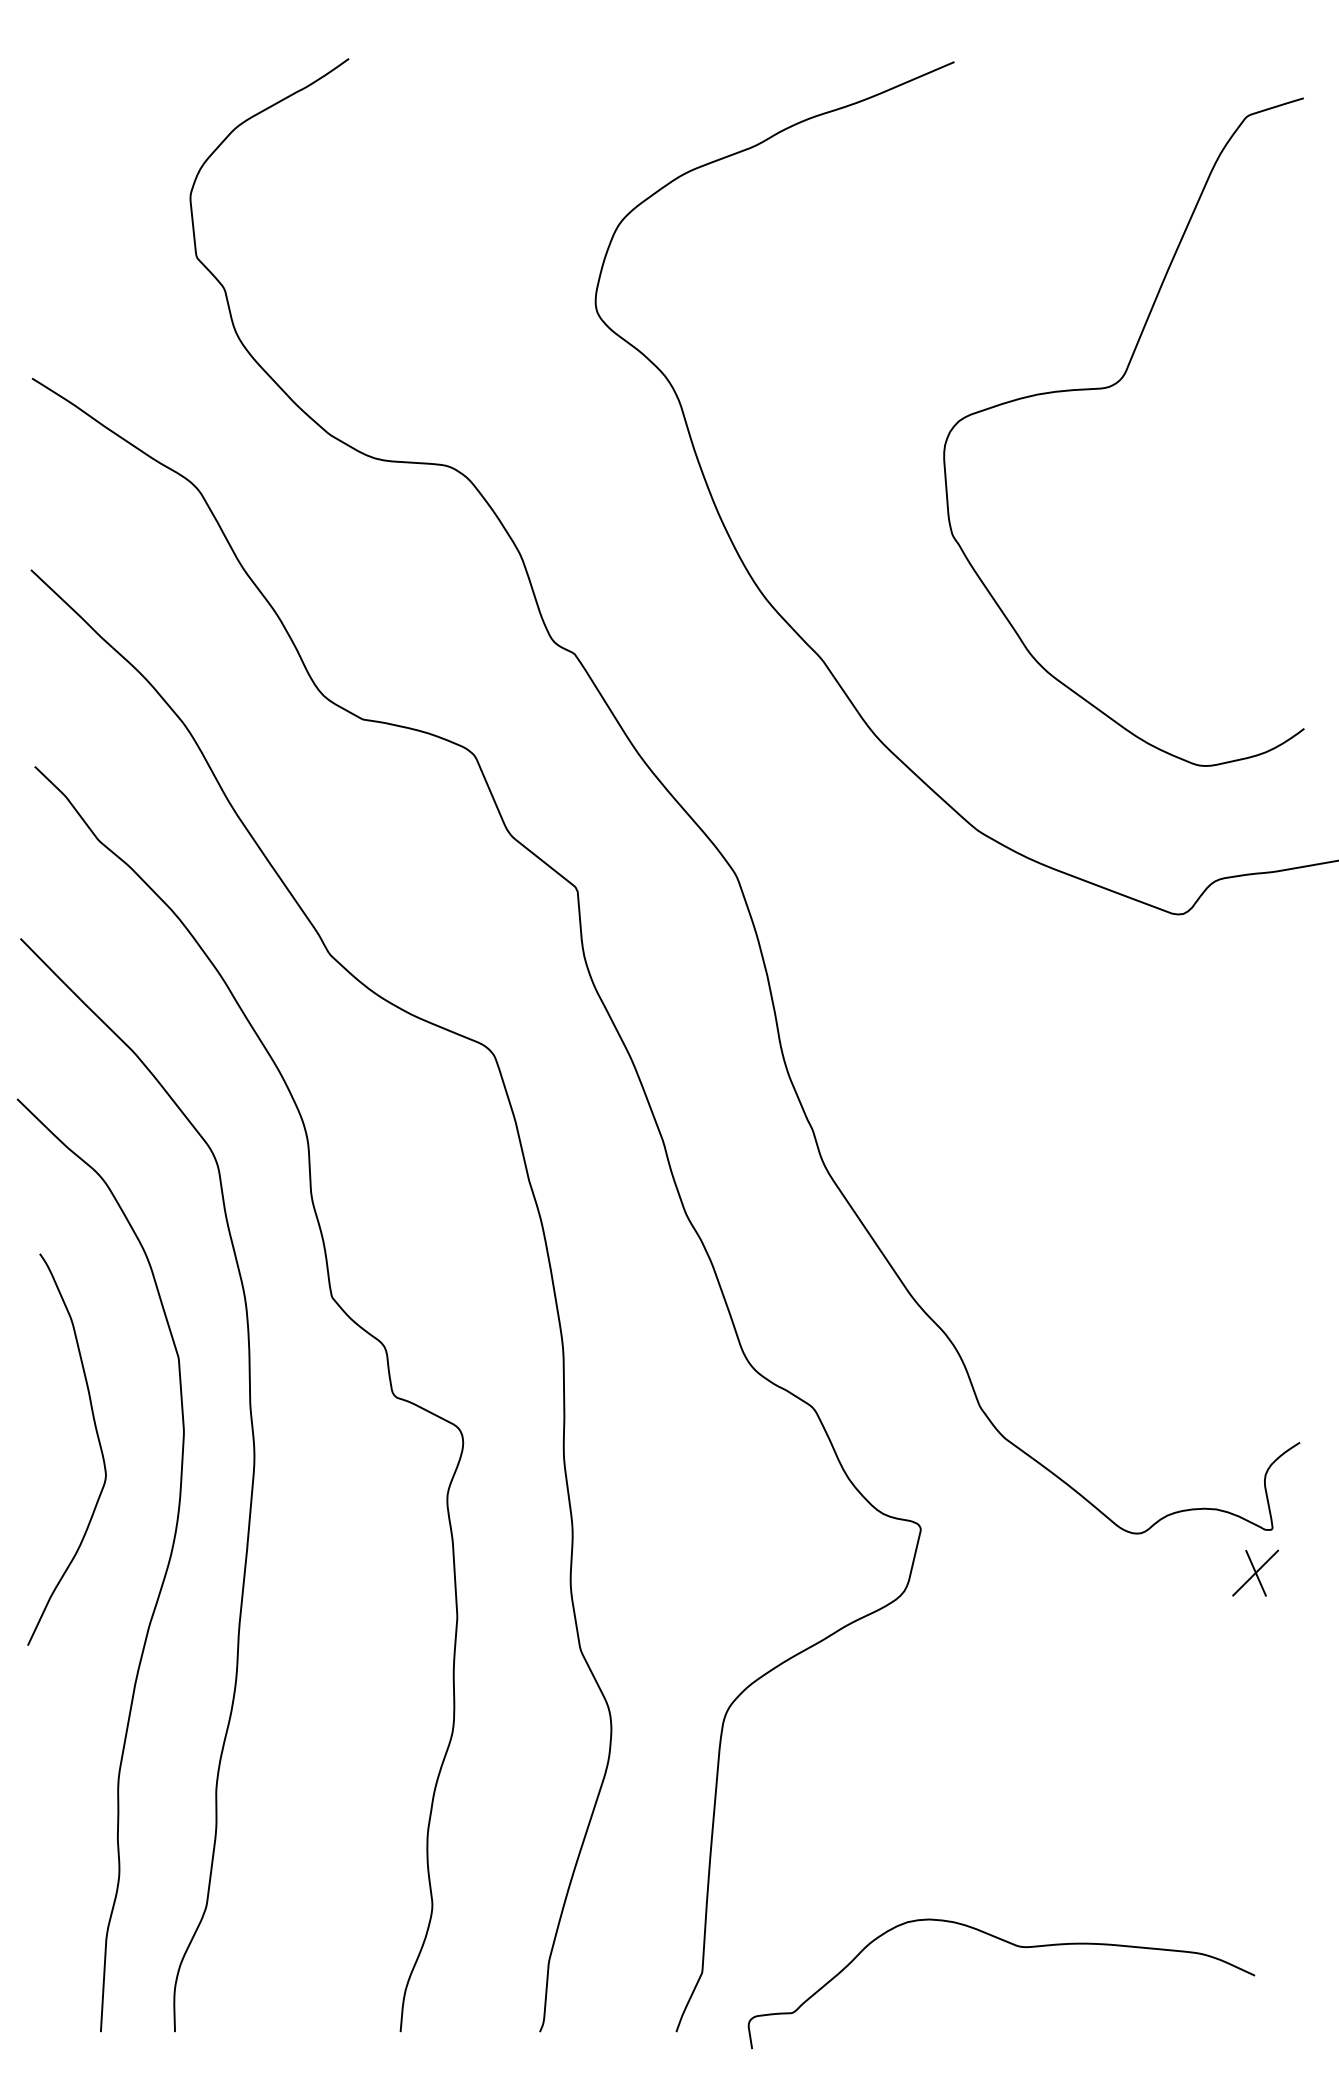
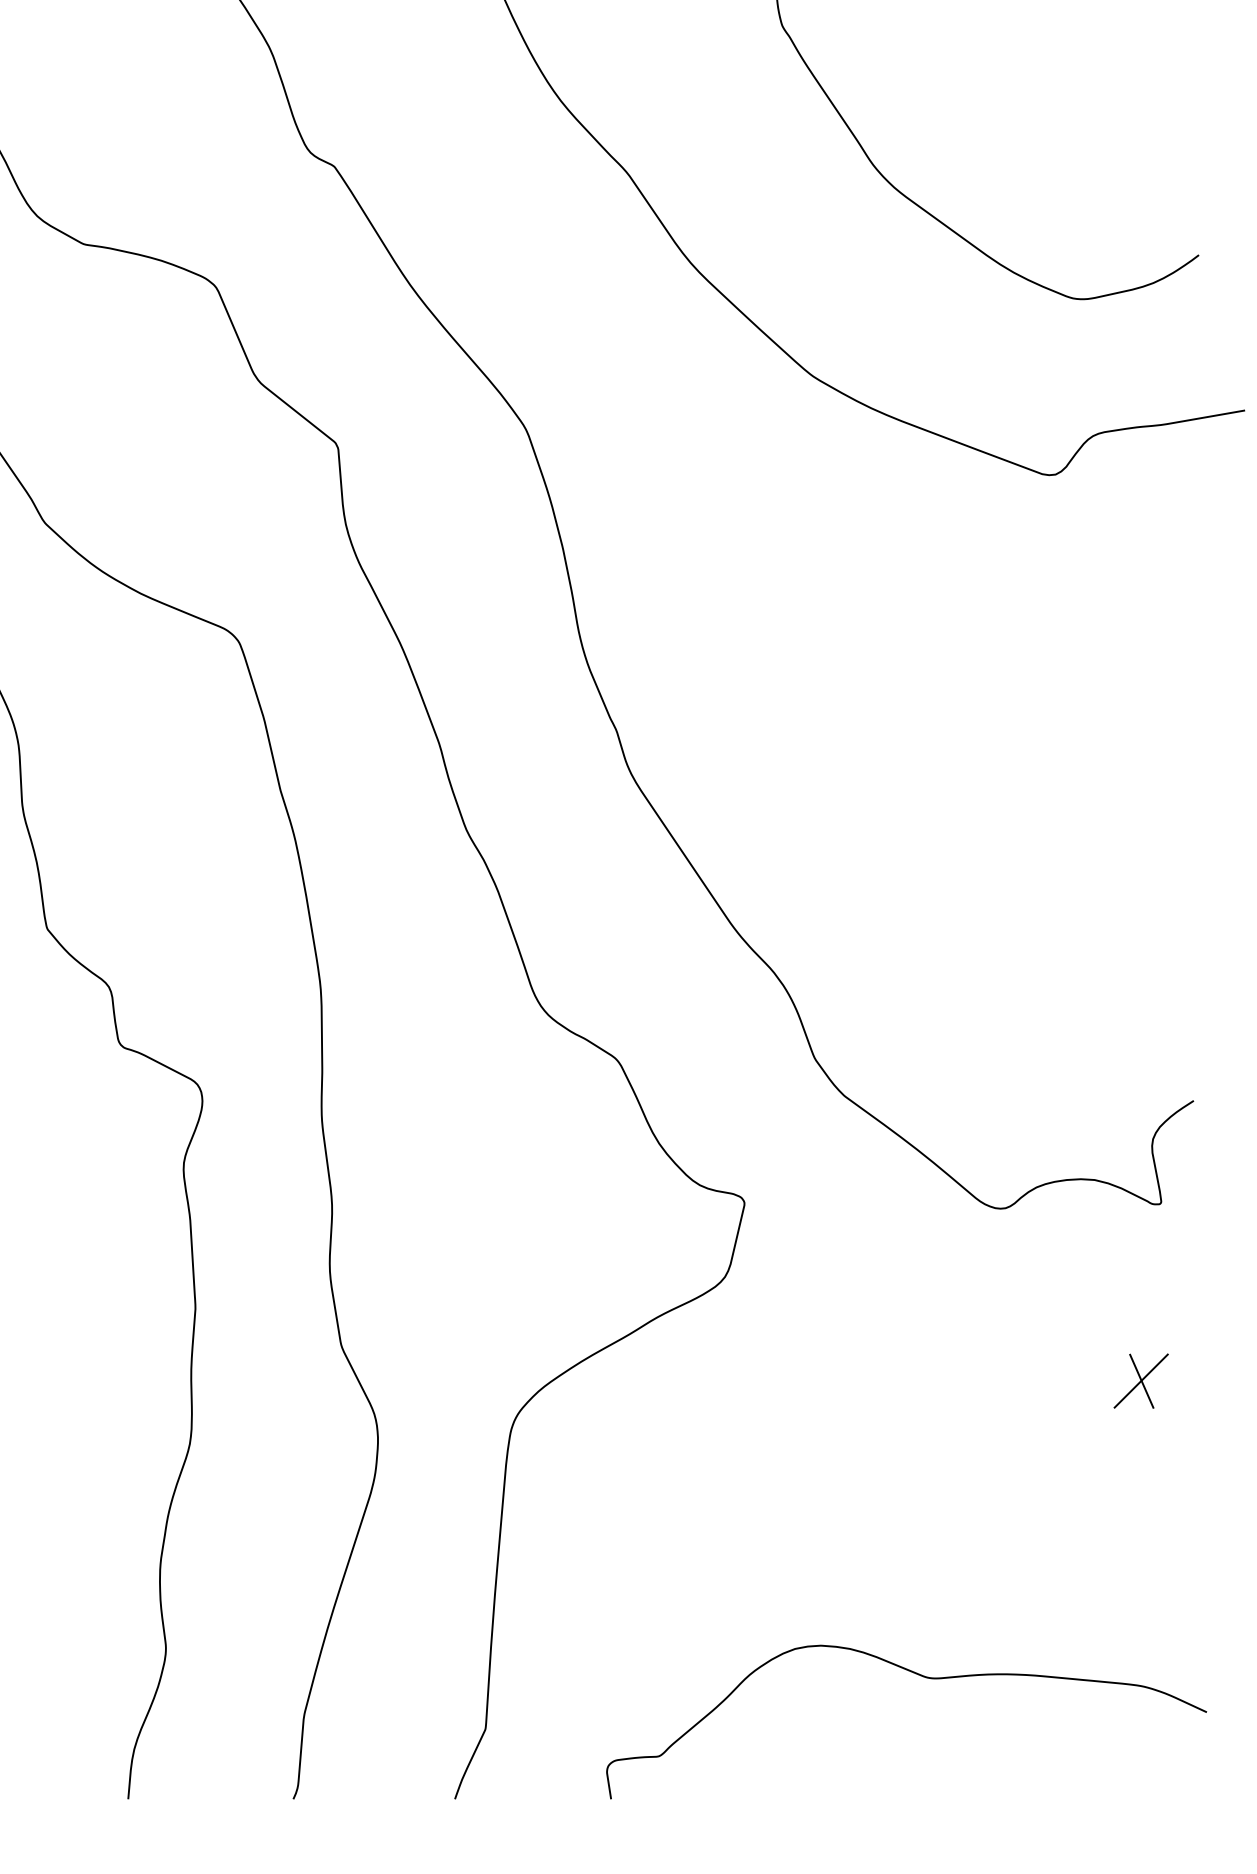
part: (1255, 1572) -> (1141, 1380), moved
curve: (1015, 1946) -> (923, 1677), moved

